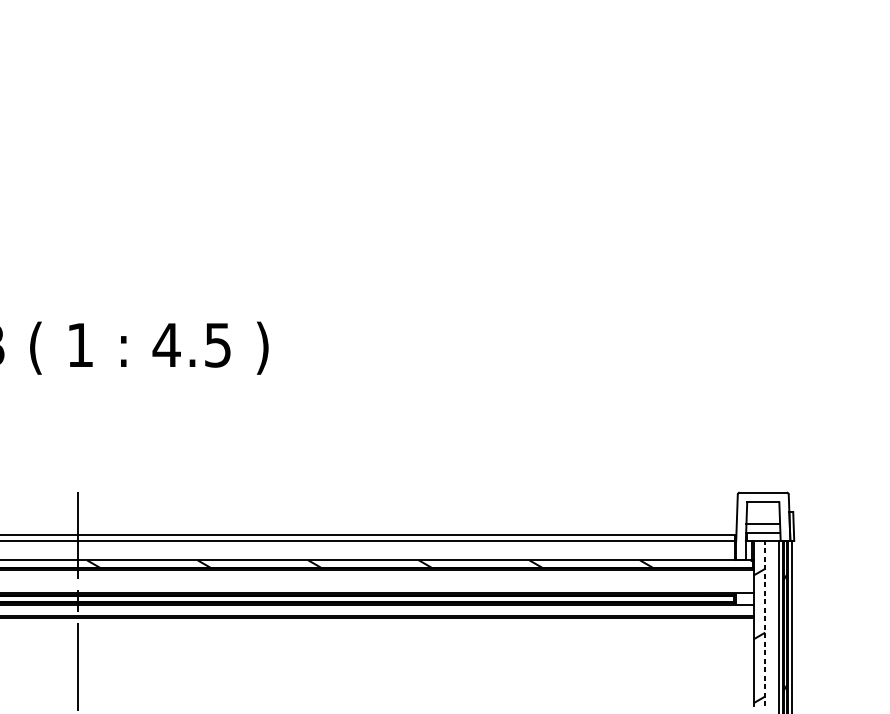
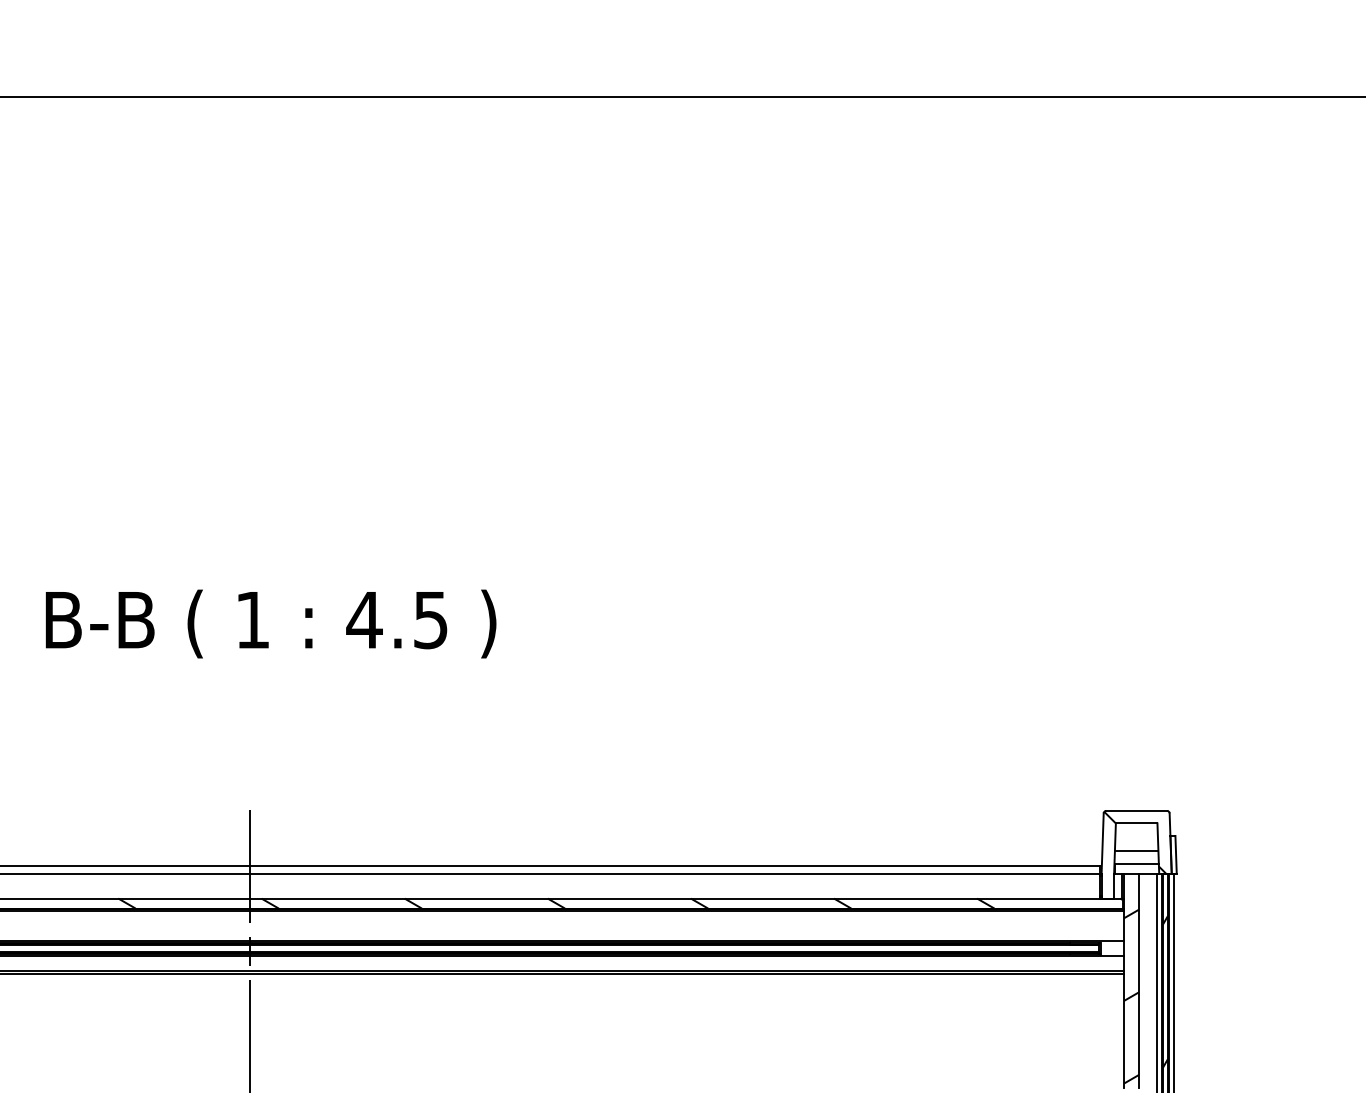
hatch: (761, 517) -> (1134, 842), added
line: (765, 623) -> (1139, 980), dashed -> solid

